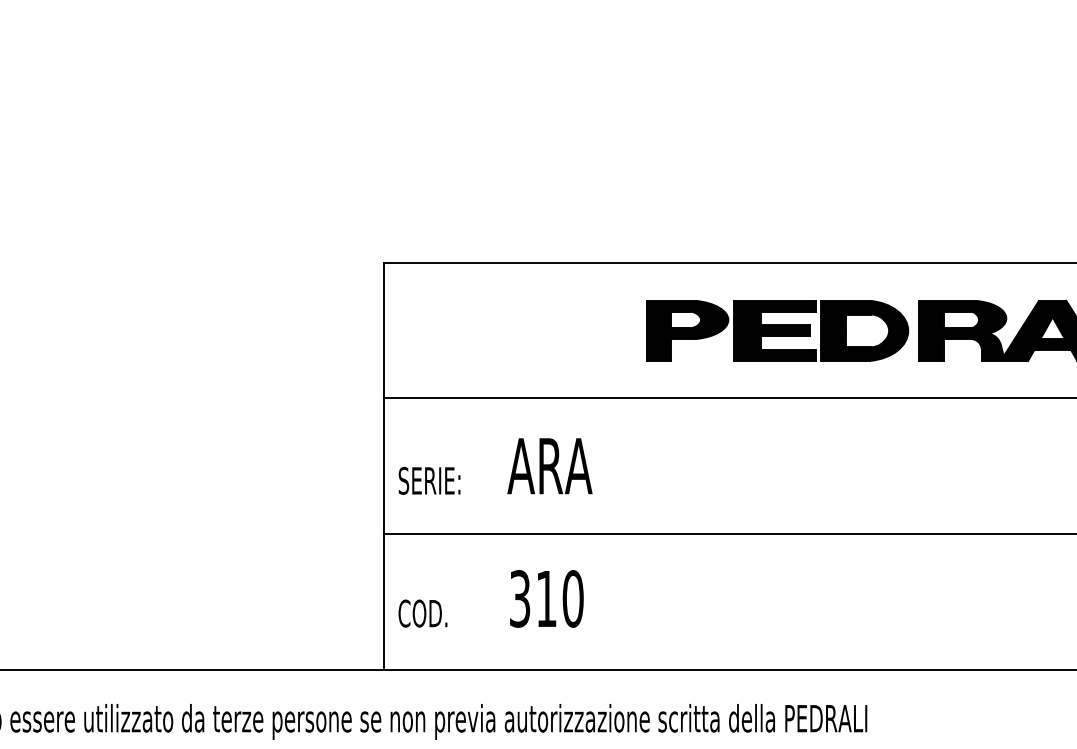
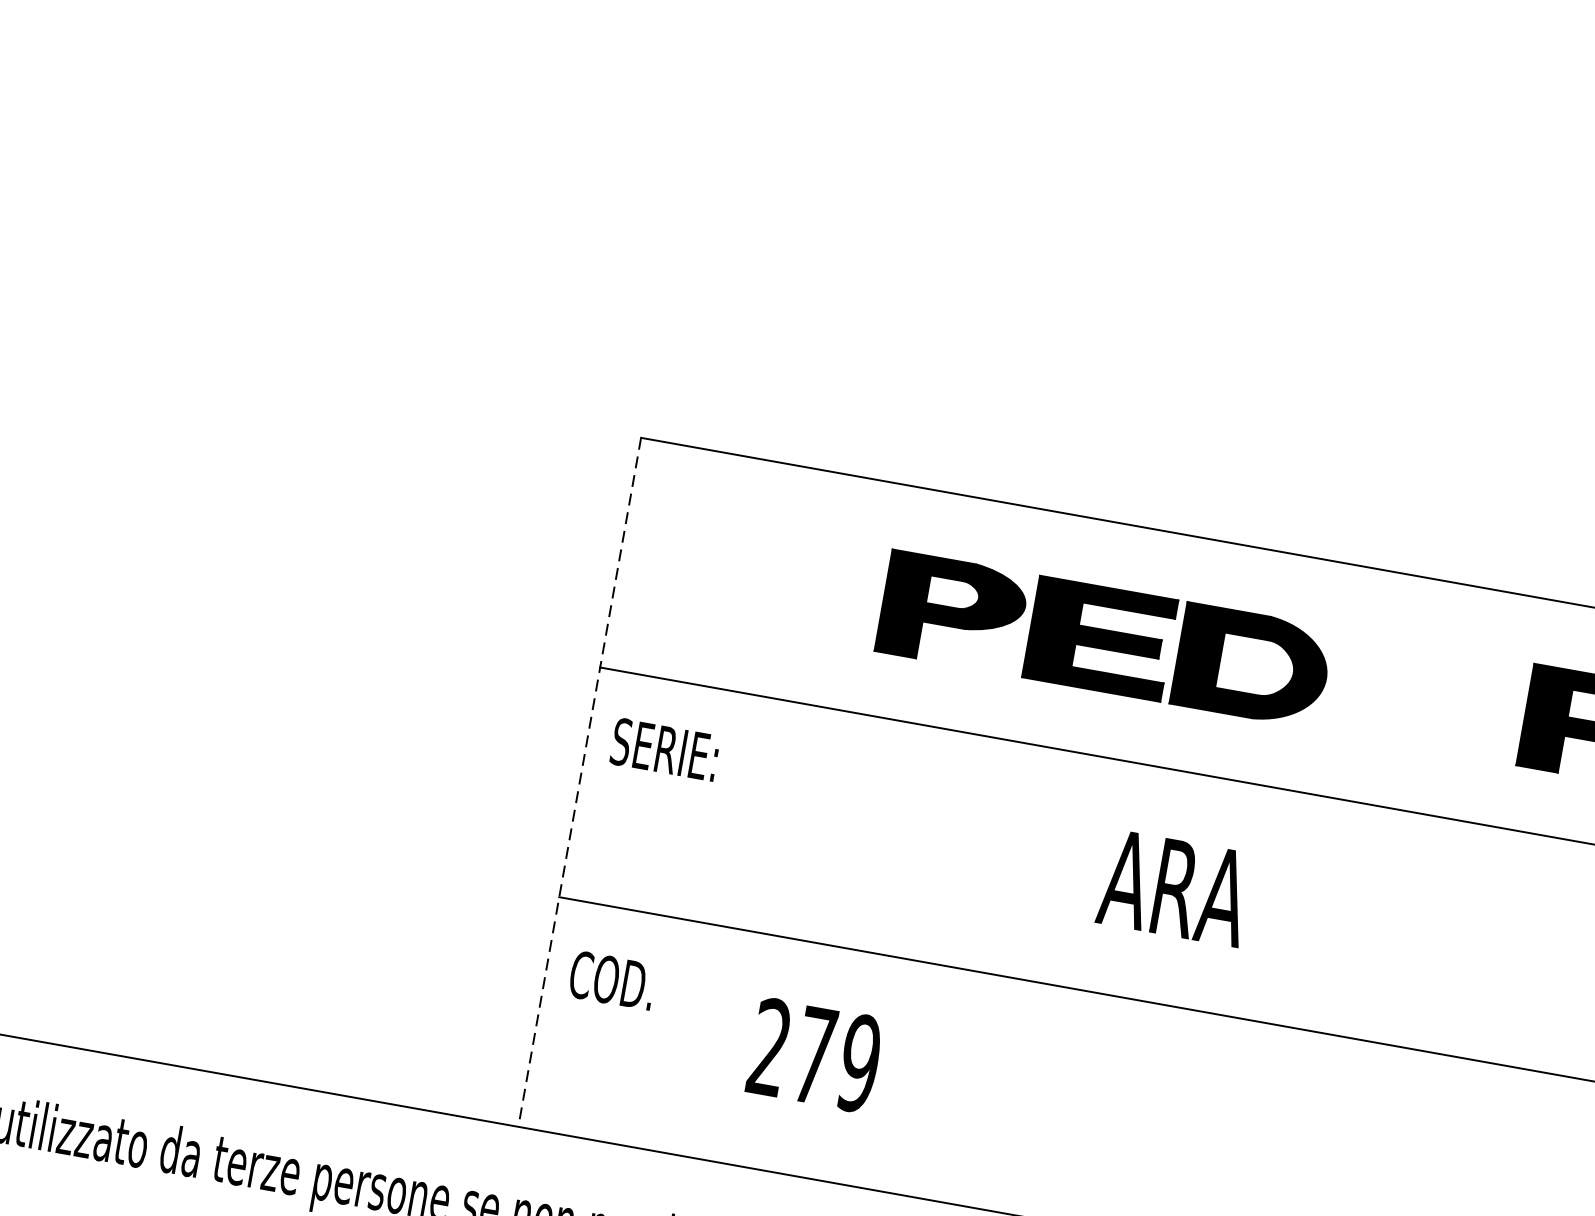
part: (777, 330) -> (1105, 639), moved
line: (383, 466) -> (578, 782), solid -> dashed
text: (549, 466) -> (1174, 888), moved
text: (429, 480) -> (665, 749), moved
text: (546, 598) -> (814, 1054), 310 -> 279
text: (422, 613) -> (611, 980), moved

